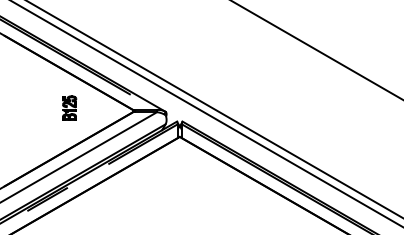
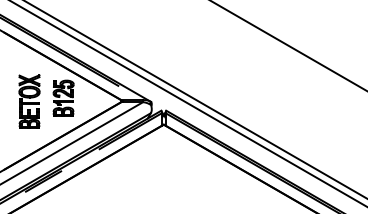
part: (69, 107) -> (63, 97), size x1.67
part: (32, 111) -> (29, 101), added

